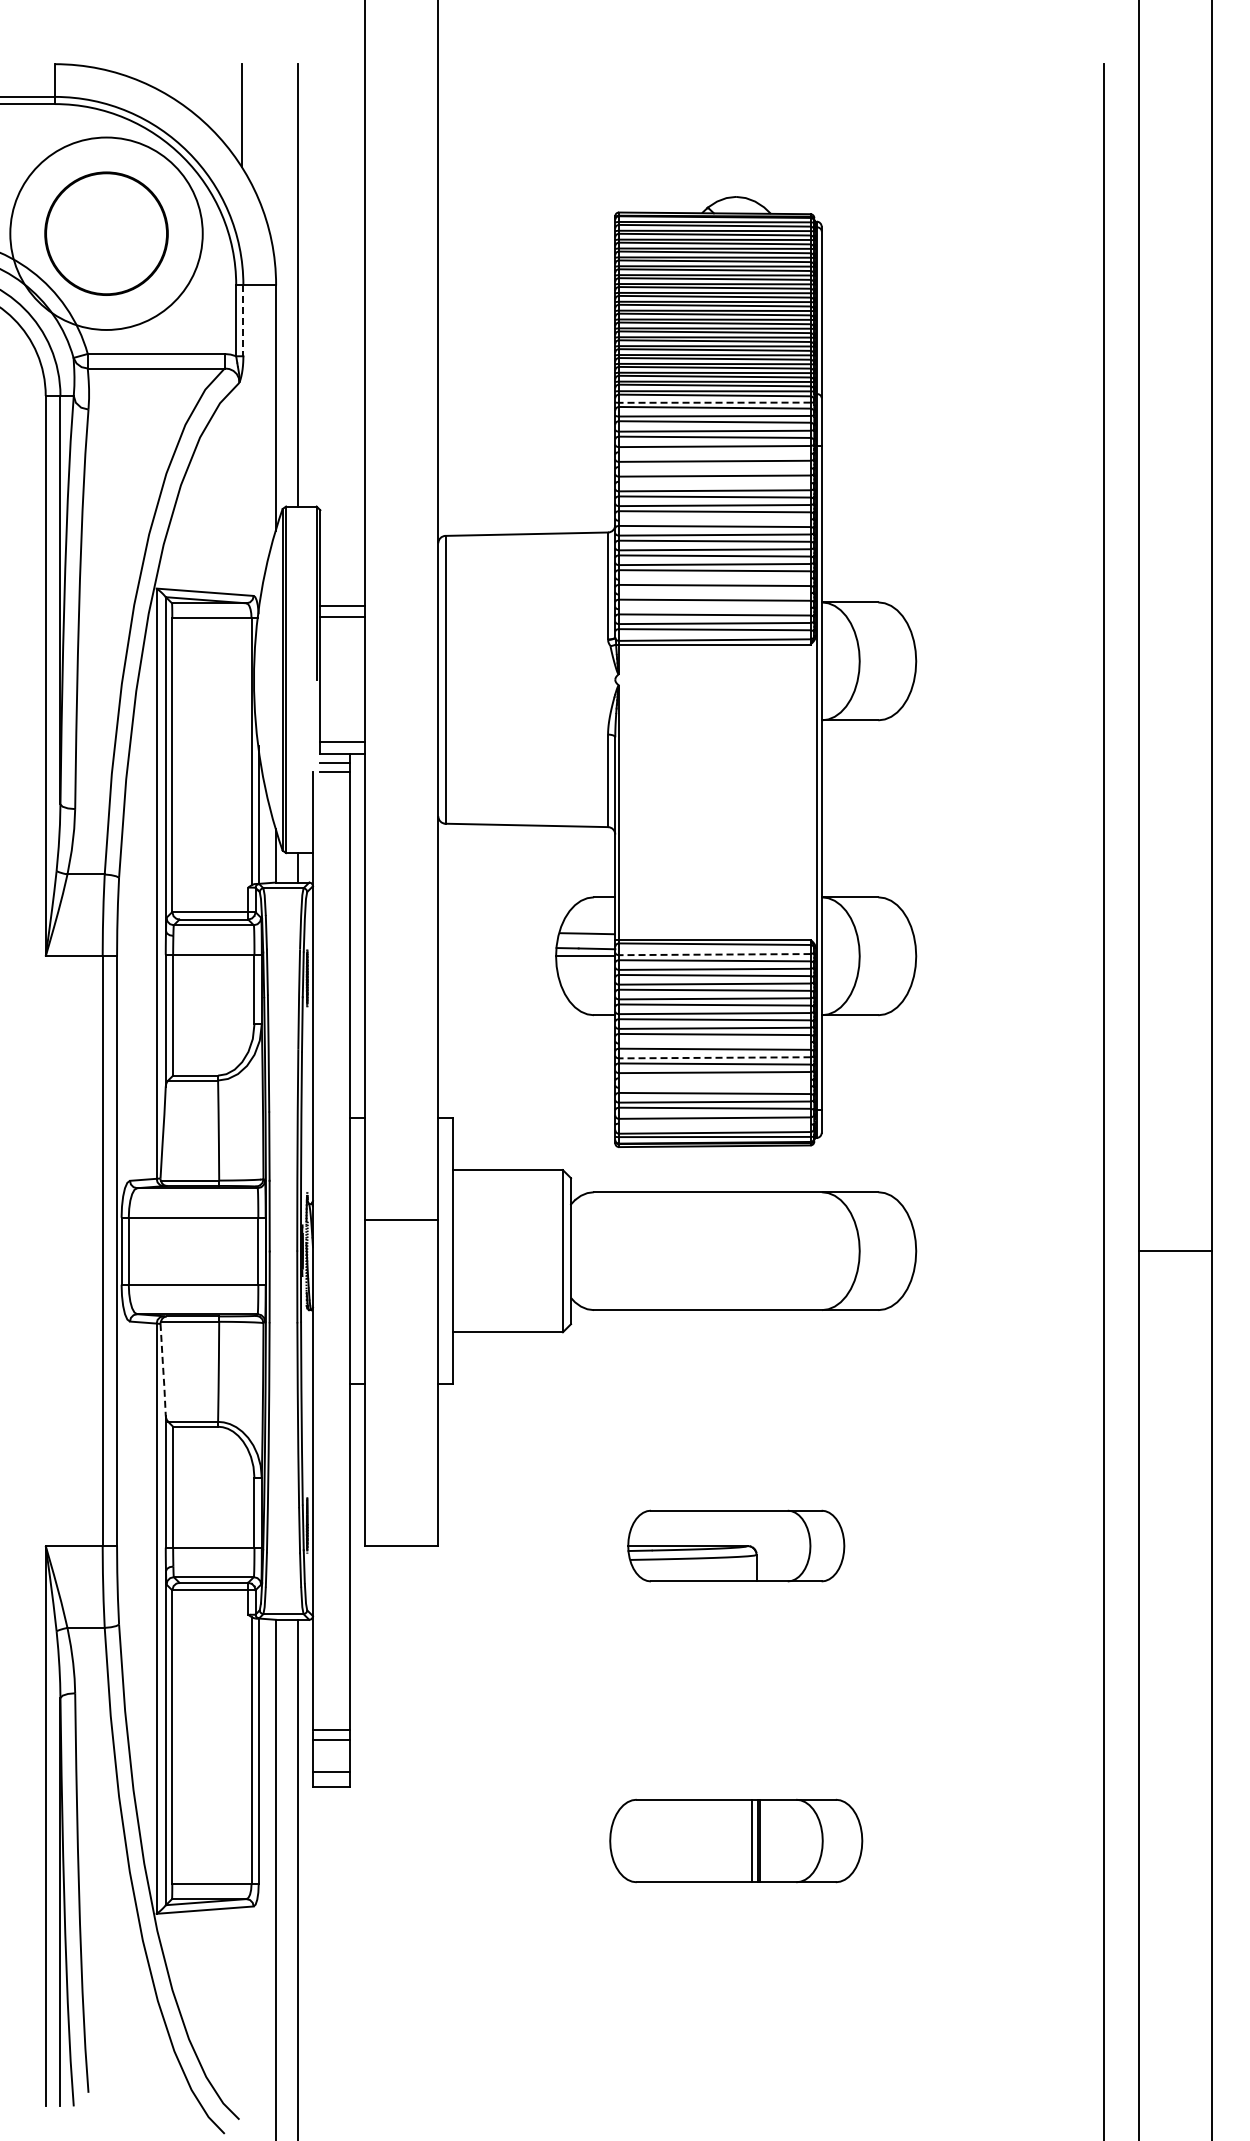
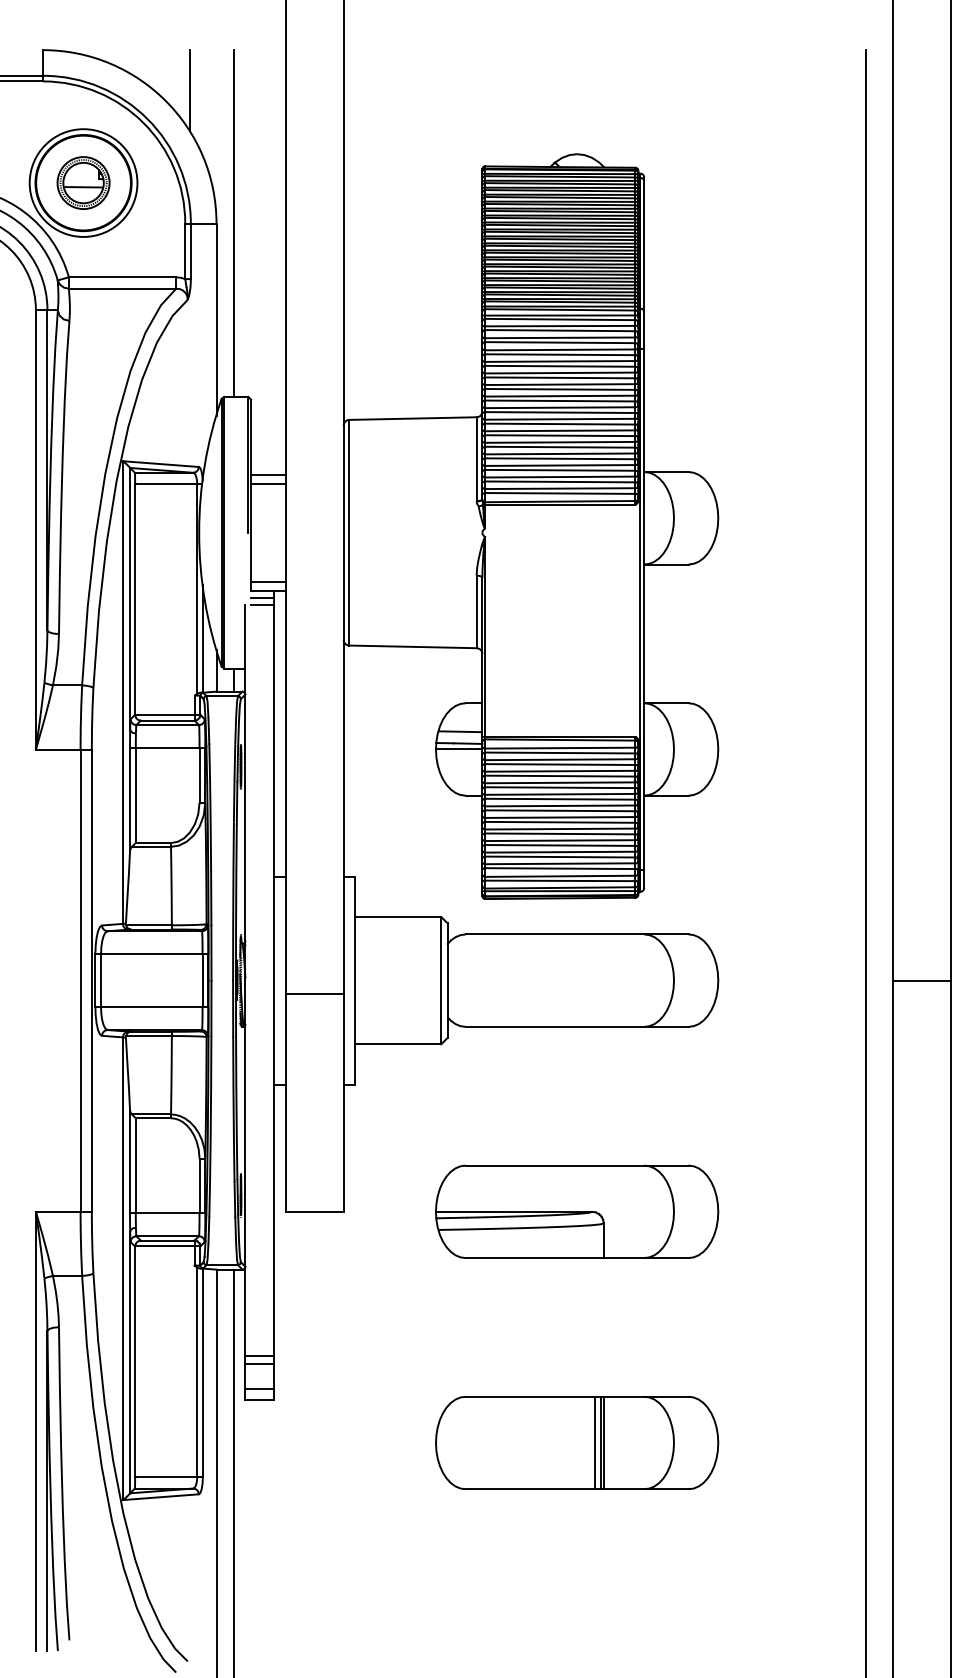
circle: (106, 233) -> (83, 182), size x0.71
part: (106, 233) -> (83, 182), added
line: (243, 321) -> (190, 251), dashed -> solid
line: (714, 402) -> (560, 315), dashed -> solid
line: (714, 452) -> (560, 354), added
line: (714, 467) -> (560, 366), added
line: (714, 481) -> (560, 377), added
line: (714, 519) -> (560, 407), added
line: (714, 578) -> (560, 453), added
line: (714, 593) -> (560, 465), added
line: (714, 608) -> (560, 476), added
line: (714, 954) -> (560, 748), dashed -> solid
line: (714, 1042) -> (560, 817), added
line: (714, 1057) -> (560, 828), dashed -> solid
line: (714, 1078) -> (560, 845), added
line: (714, 1086) -> (560, 851), added
line: (714, 1123) -> (560, 880), added
line: (401, 1220) -> (314, 994), moved
line: (163, 1370) -> (128, 1074), dashed -> solid
part: (736, 1545) -> (577, 1211), size x1.67
part: (736, 1840) -> (577, 1442), size x1.43

